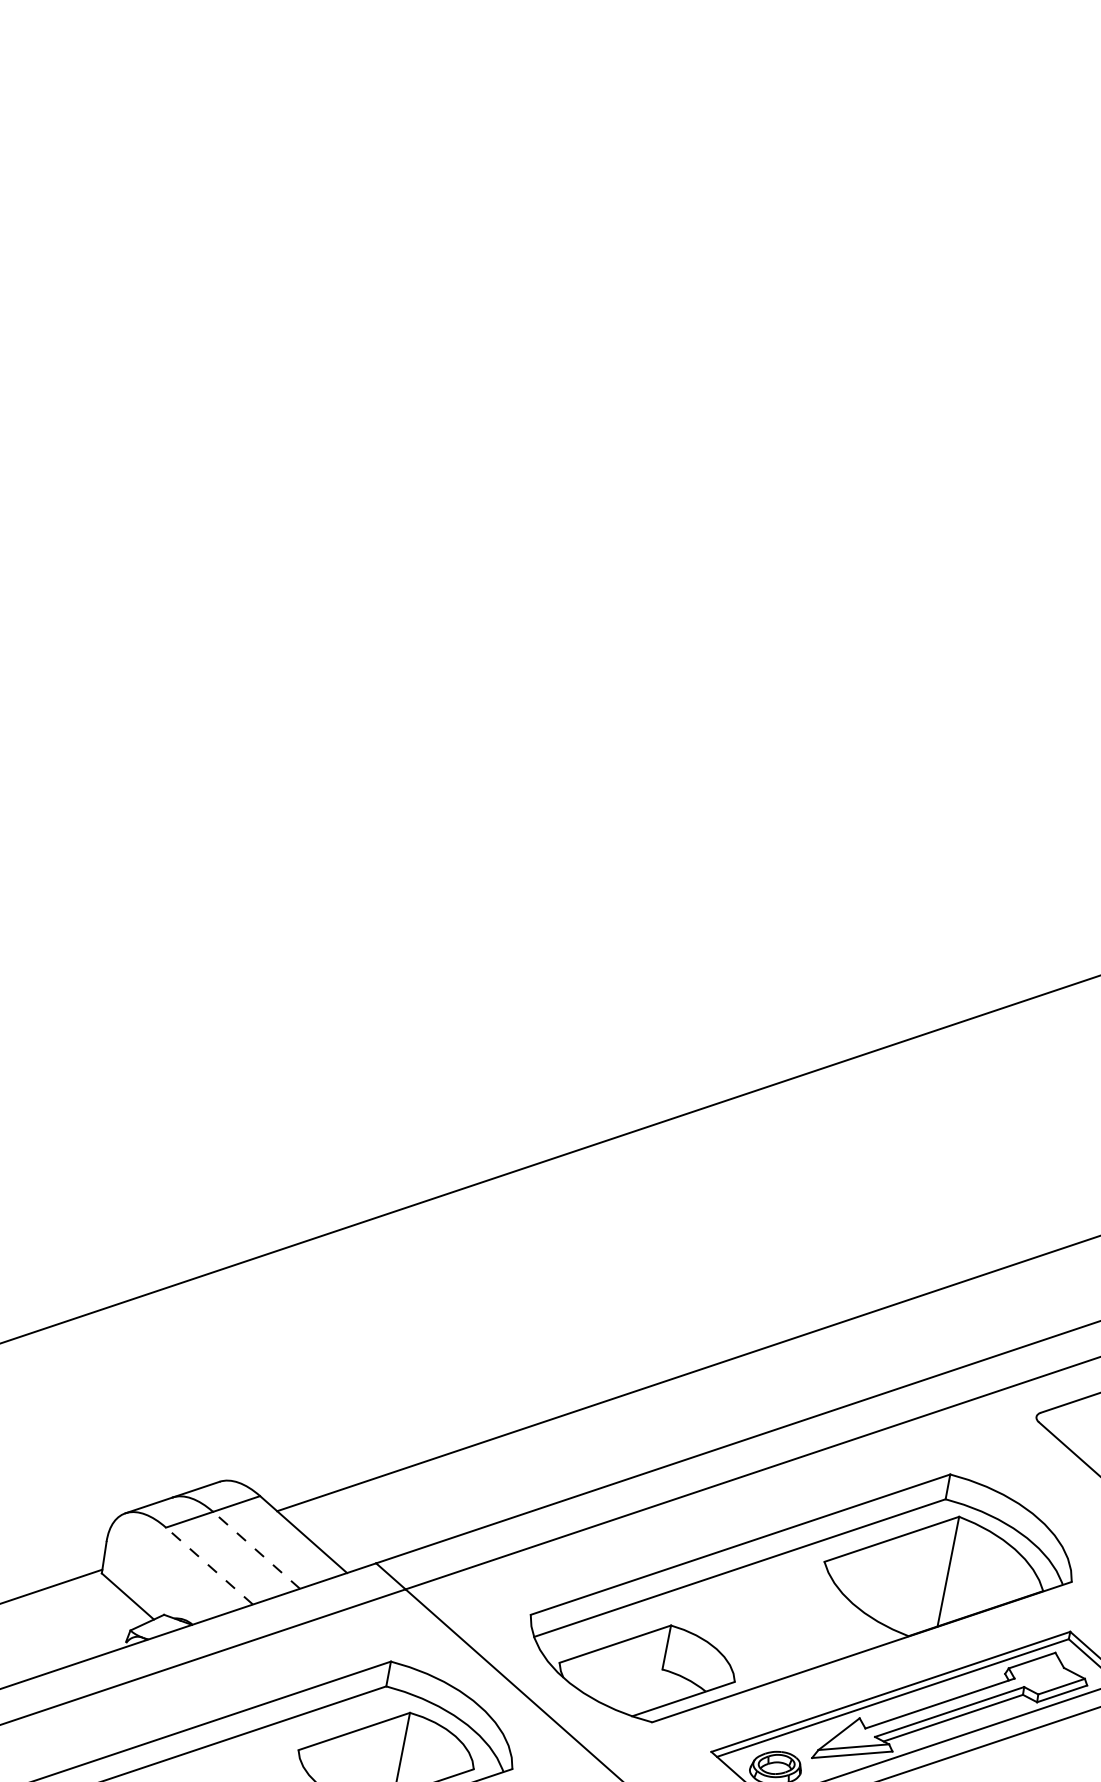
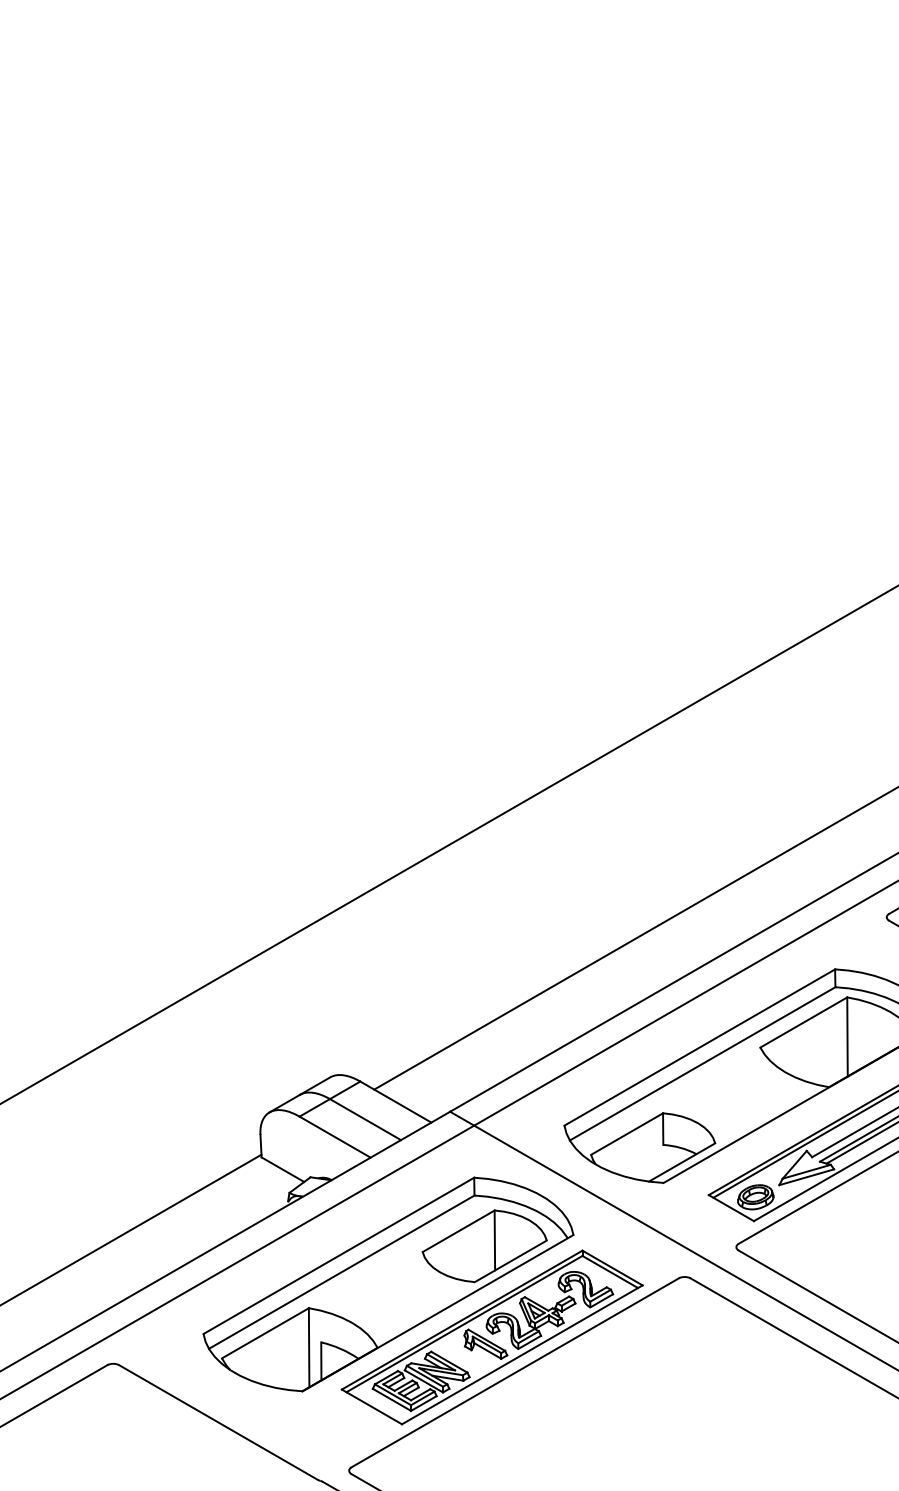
line: (256, 1550) -> (365, 1119), dashed -> solid
line: (208, 1565) -> (334, 1136), dashed -> solid

